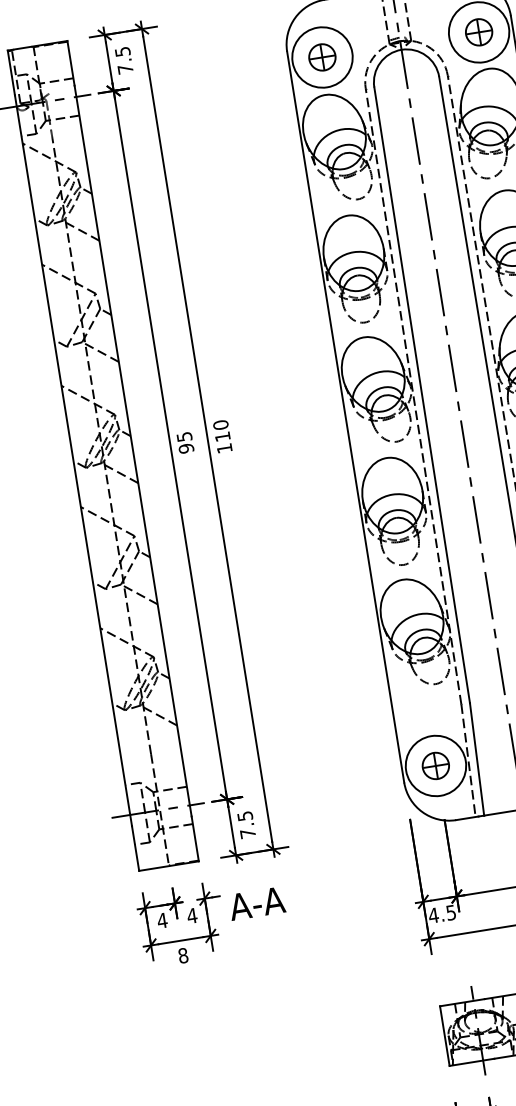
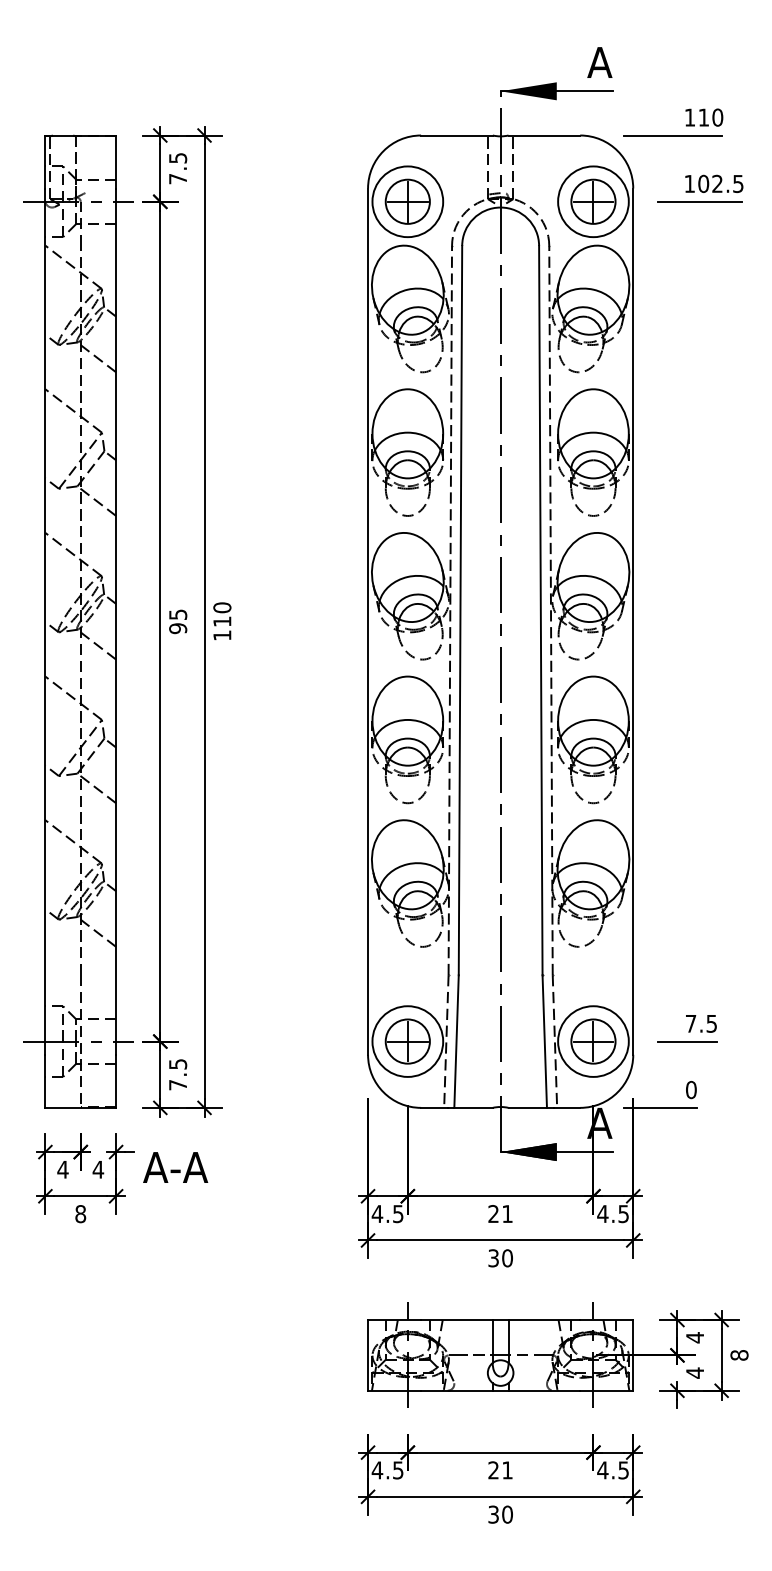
part: (479, 32) -> (593, 201), size x1.43
part: (322, 57) -> (407, 201), size x1.43
part: (435, 765) -> (407, 1041), size x1.43

